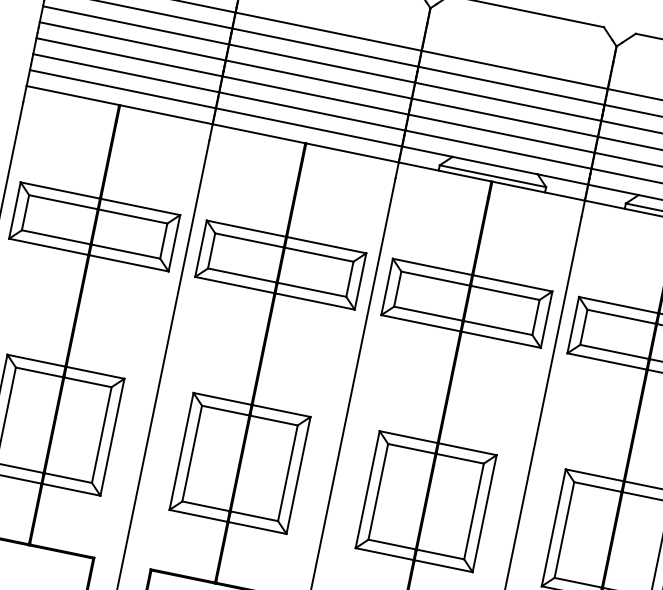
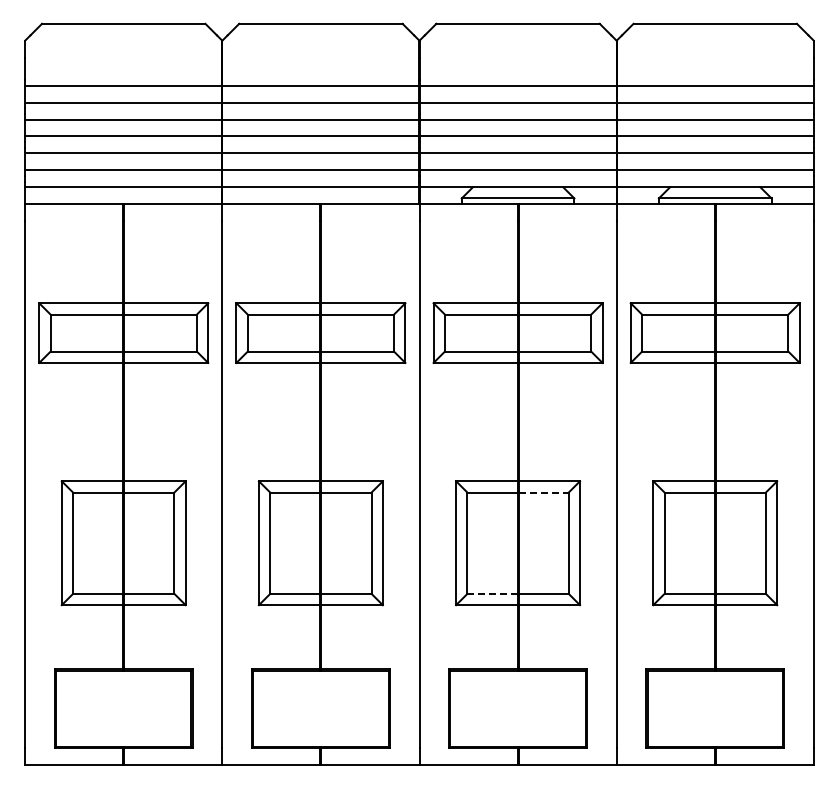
line: (460, 458) -> (544, 492), solid -> dashed
line: (391, 543) -> (491, 593), solid -> dashed

